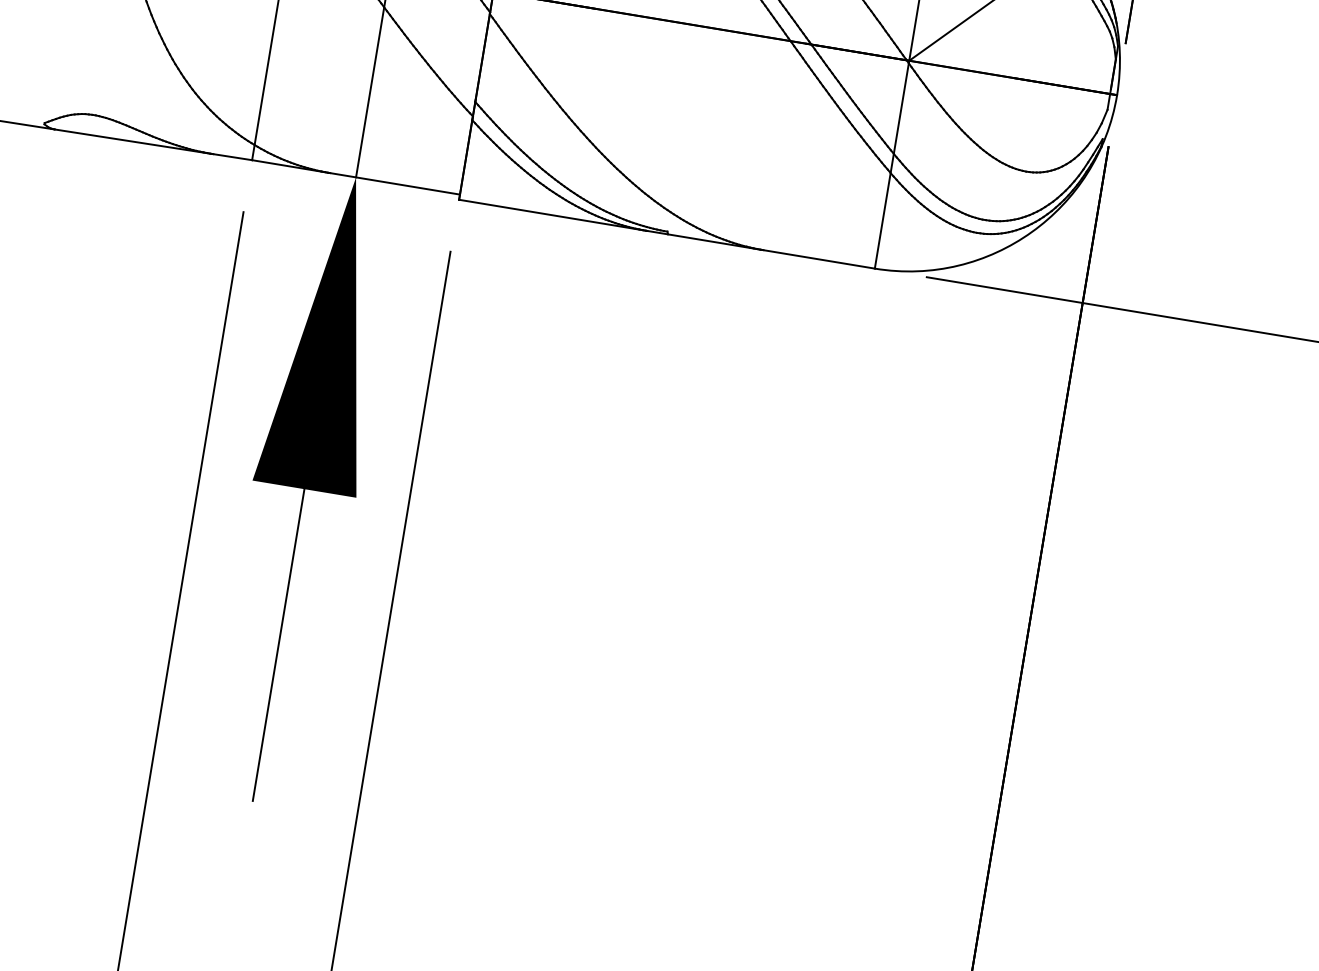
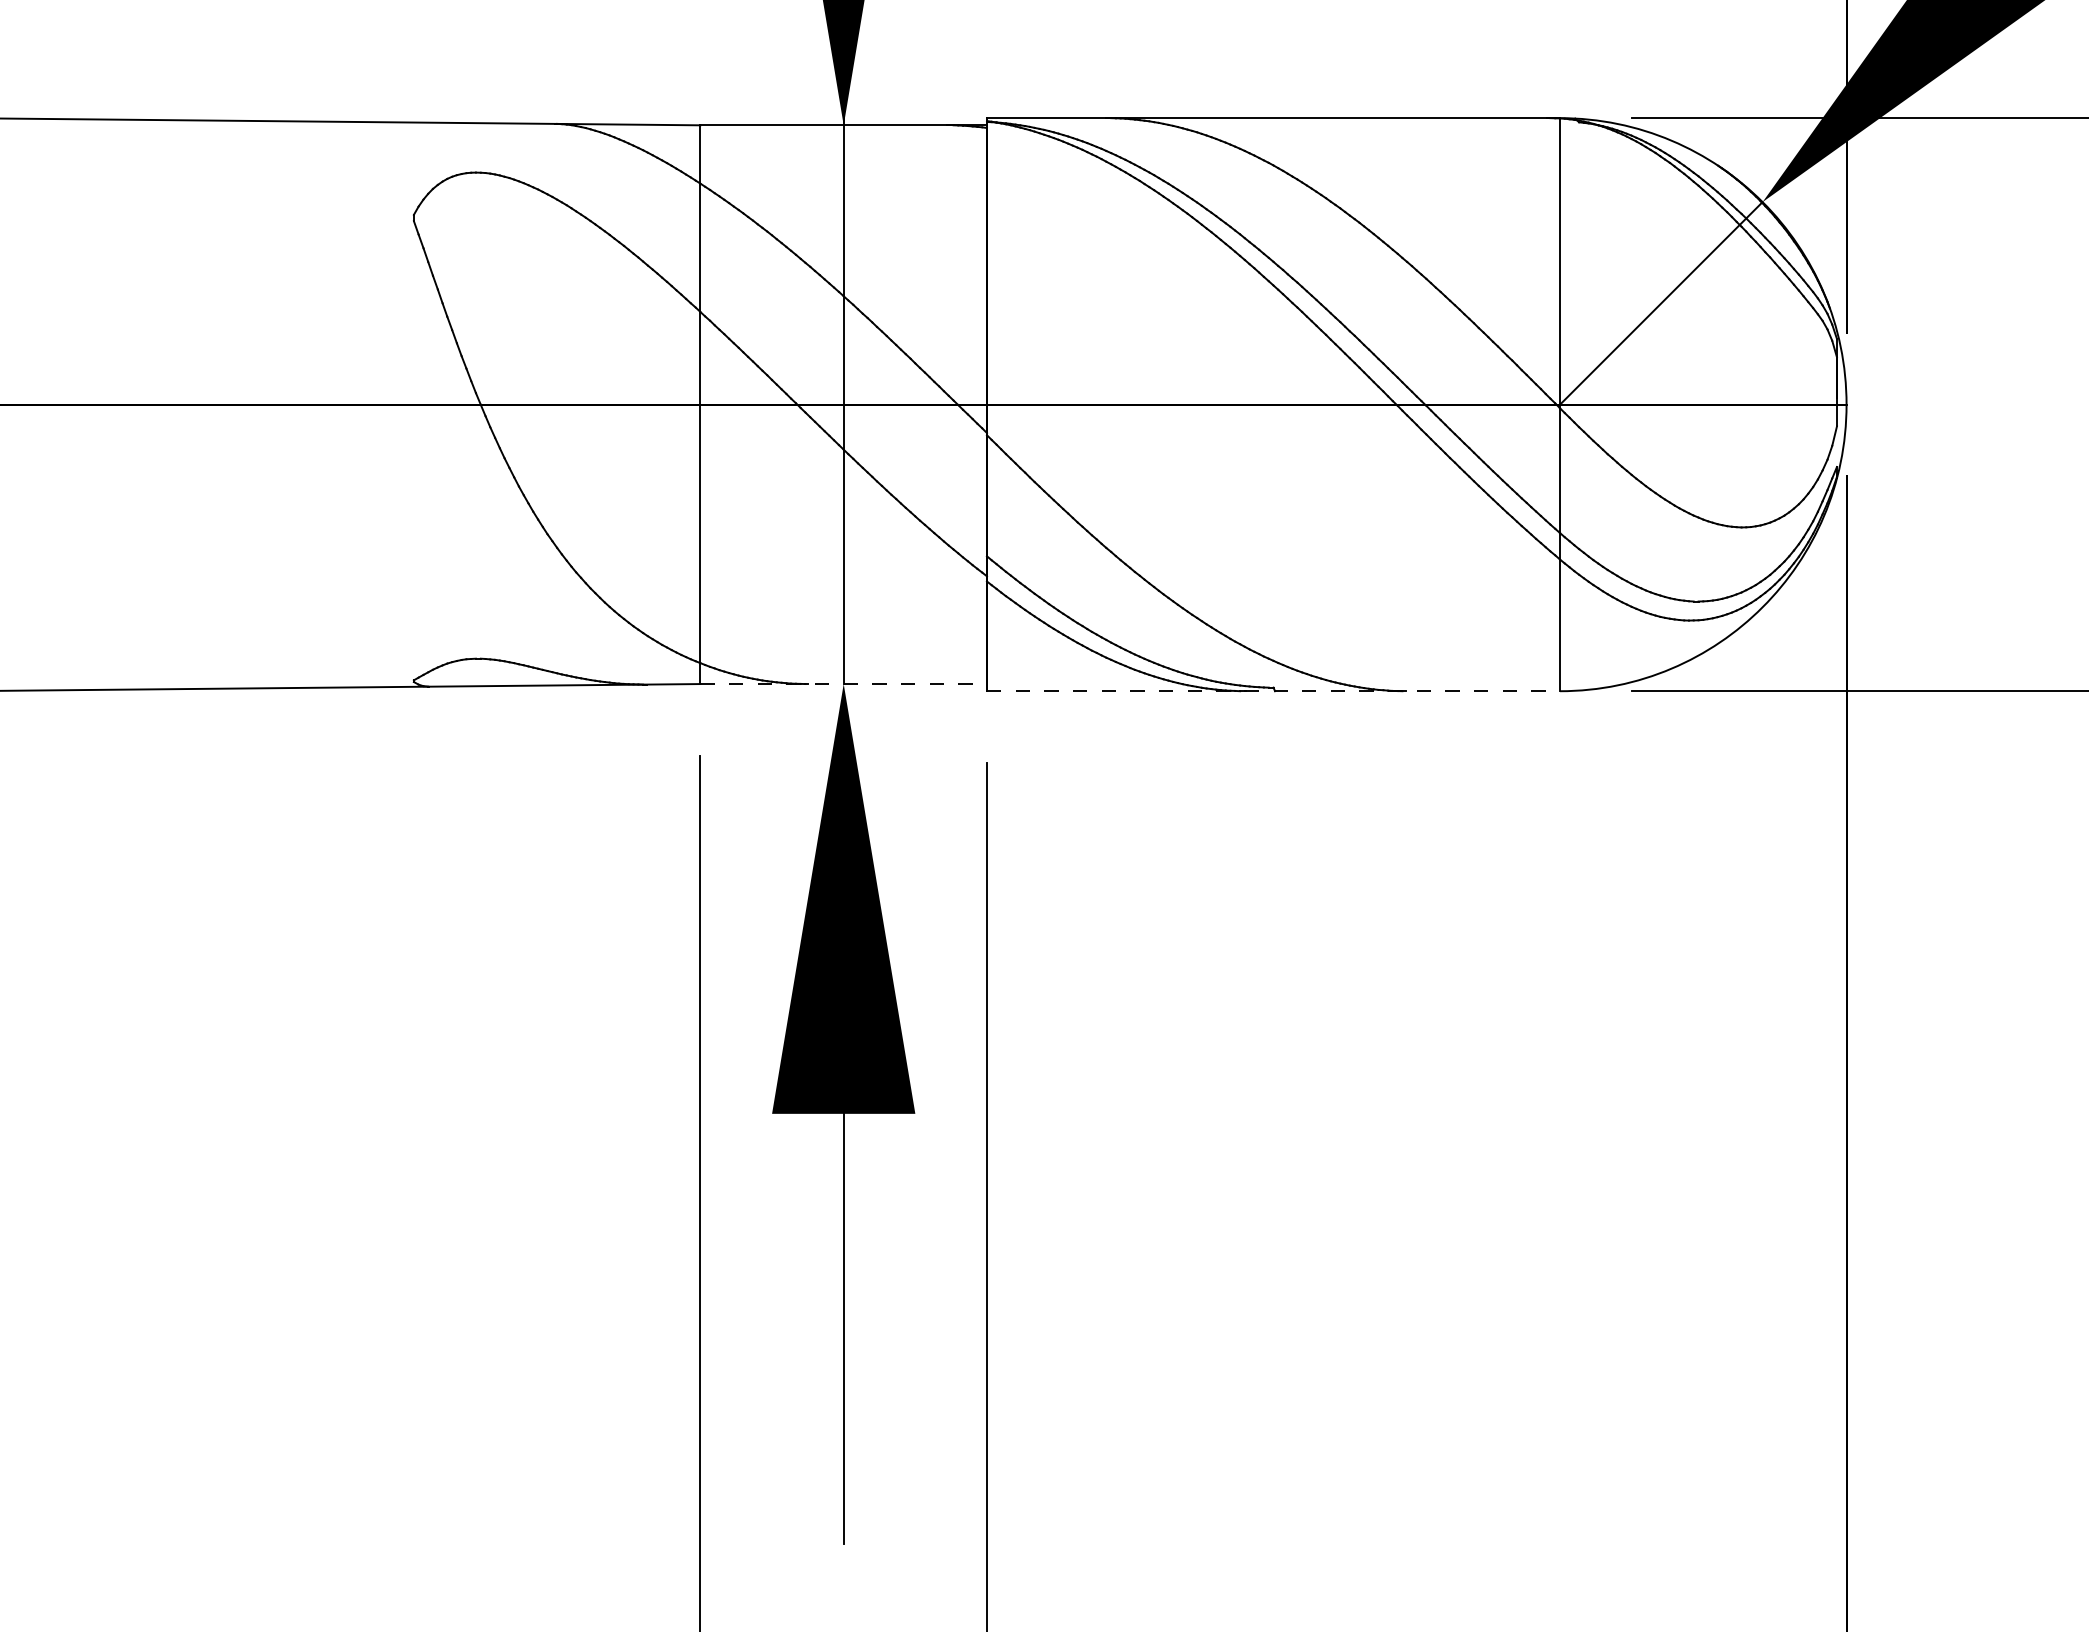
line: (356, 177) -> (844, 684), solid -> dashed
line: (666, 234) -> (1273, 691), solid -> dashed

